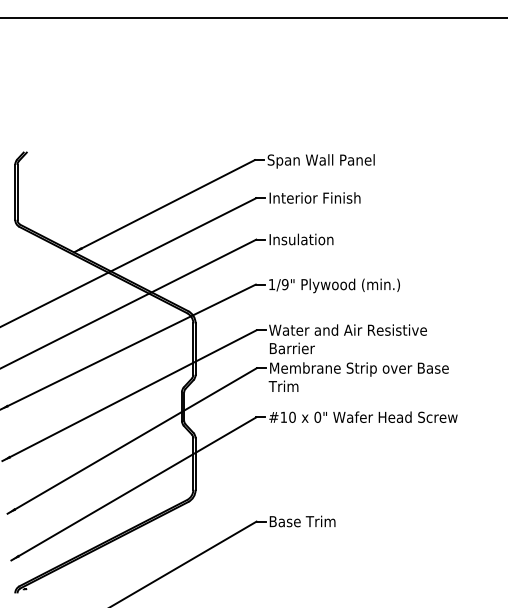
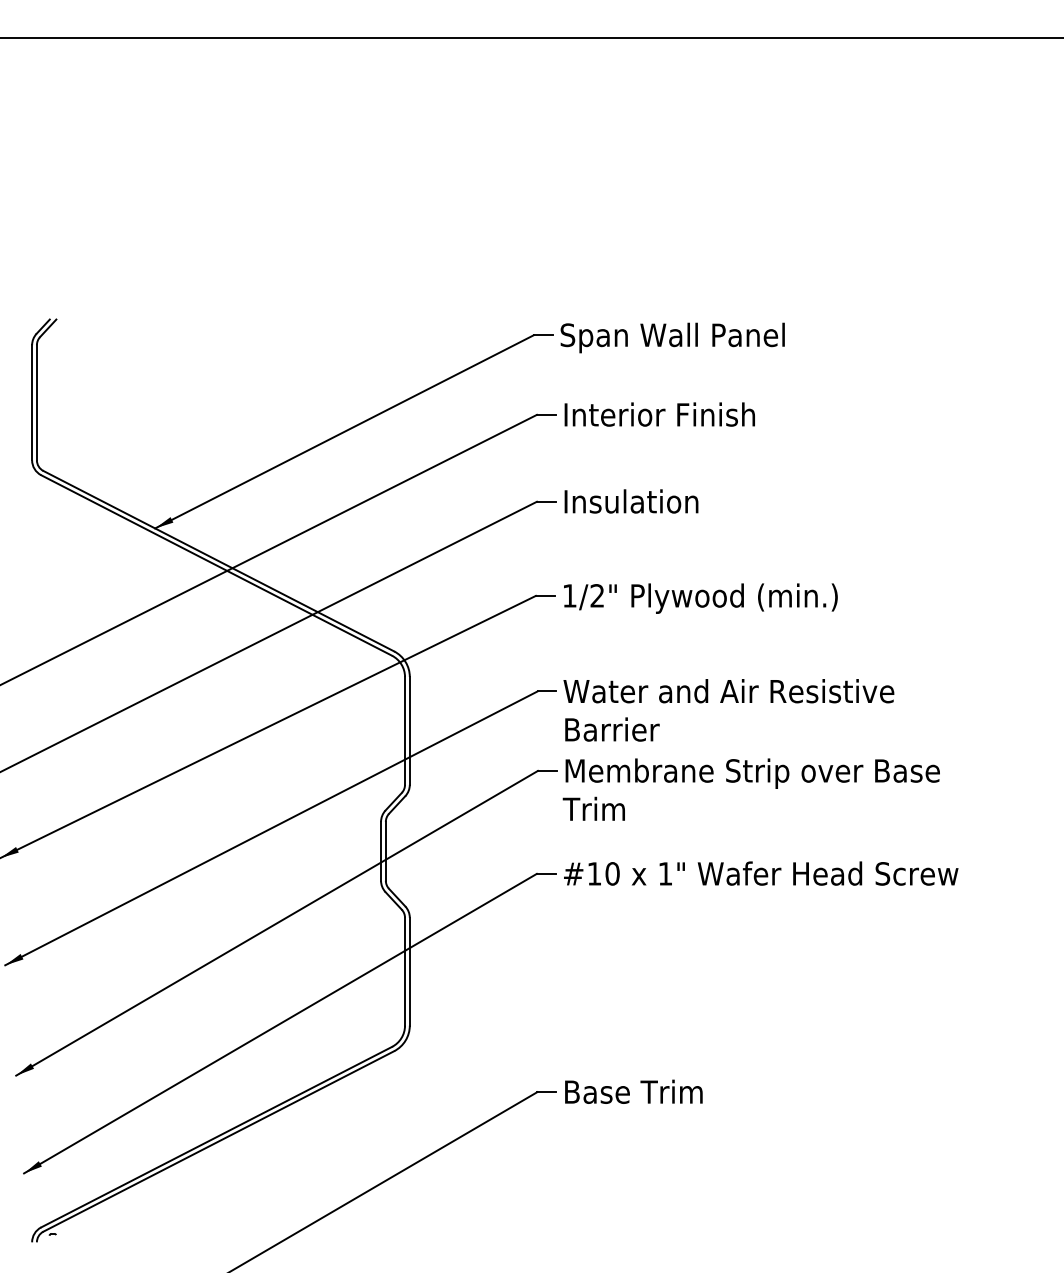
text: (284, 284) -> (595, 595), 1/9" -> 1/2"
text: (317, 416) -> (664, 872), 0" -> 1"

